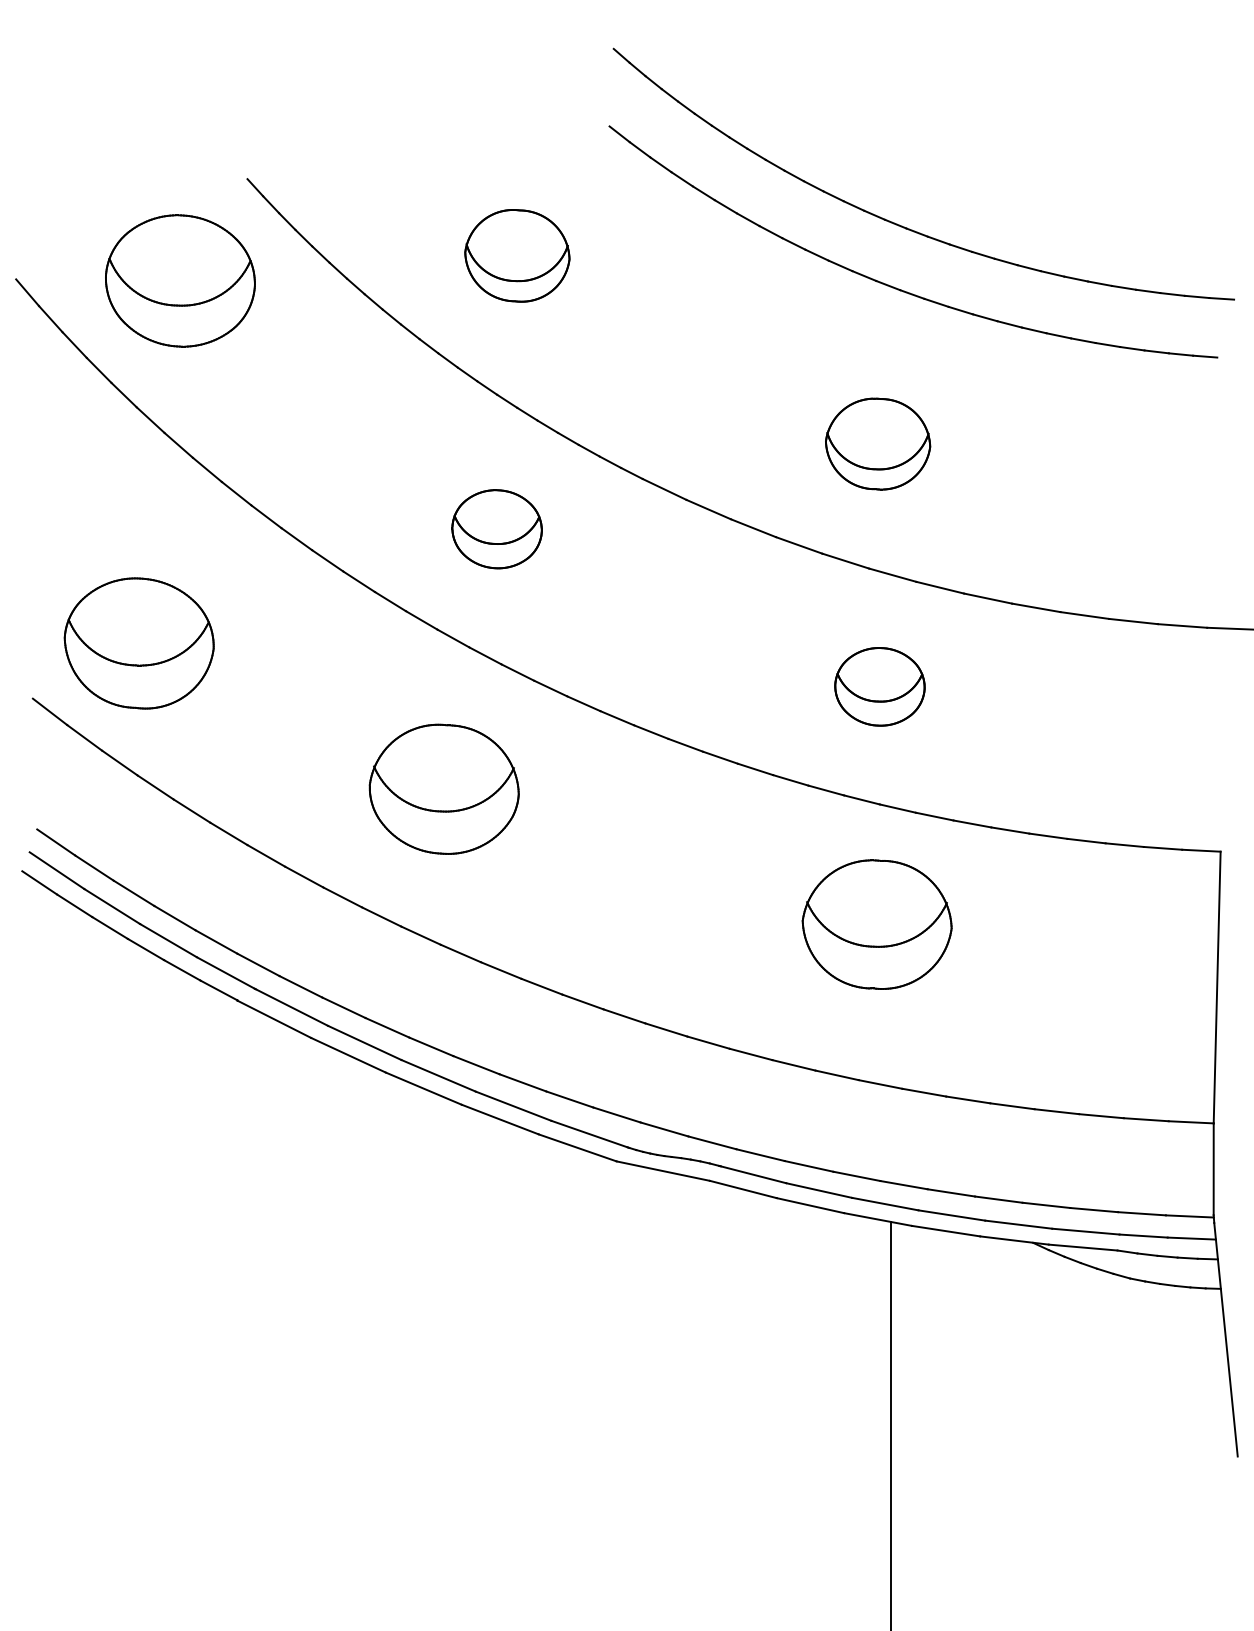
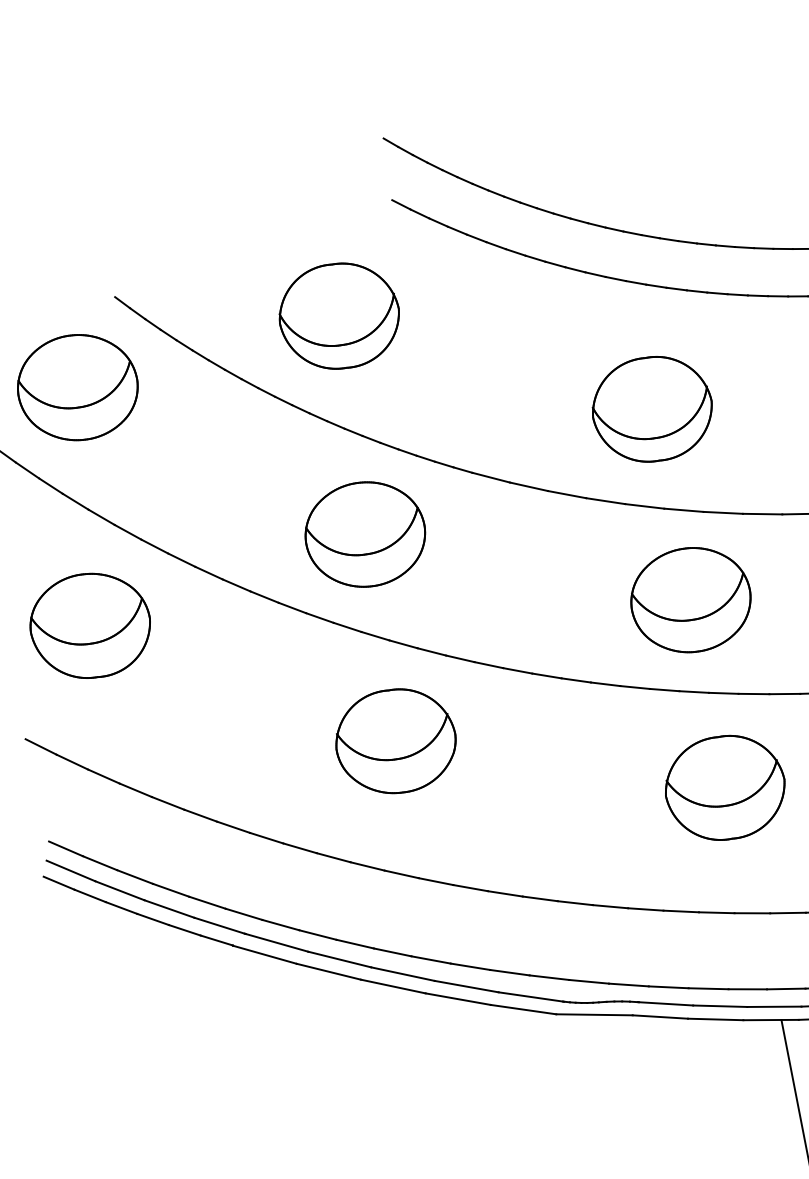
part: (517, 255) -> (339, 315), size x1.43
part: (877, 443) -> (651, 408), size x1.43
part: (496, 529) -> (364, 534), size x1.67
part: (138, 643) -> (89, 626), moved
part: (879, 686) -> (690, 599), size x1.67
part: (443, 788) -> (395, 740), moved

